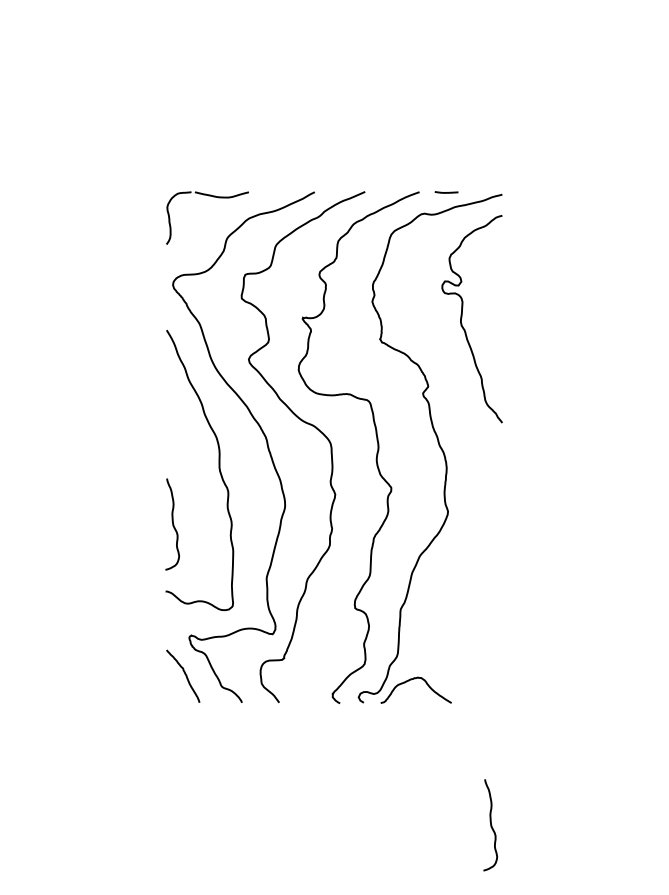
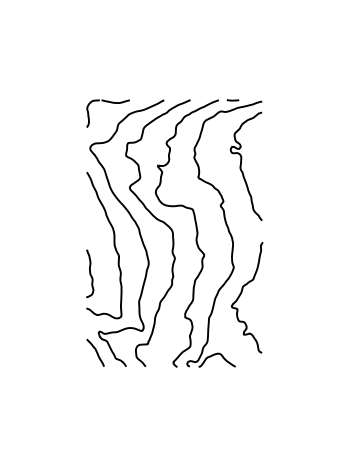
curve: (462, 564) -> (241, 294), added
curve: (491, 824) -> (256, 430), removed

